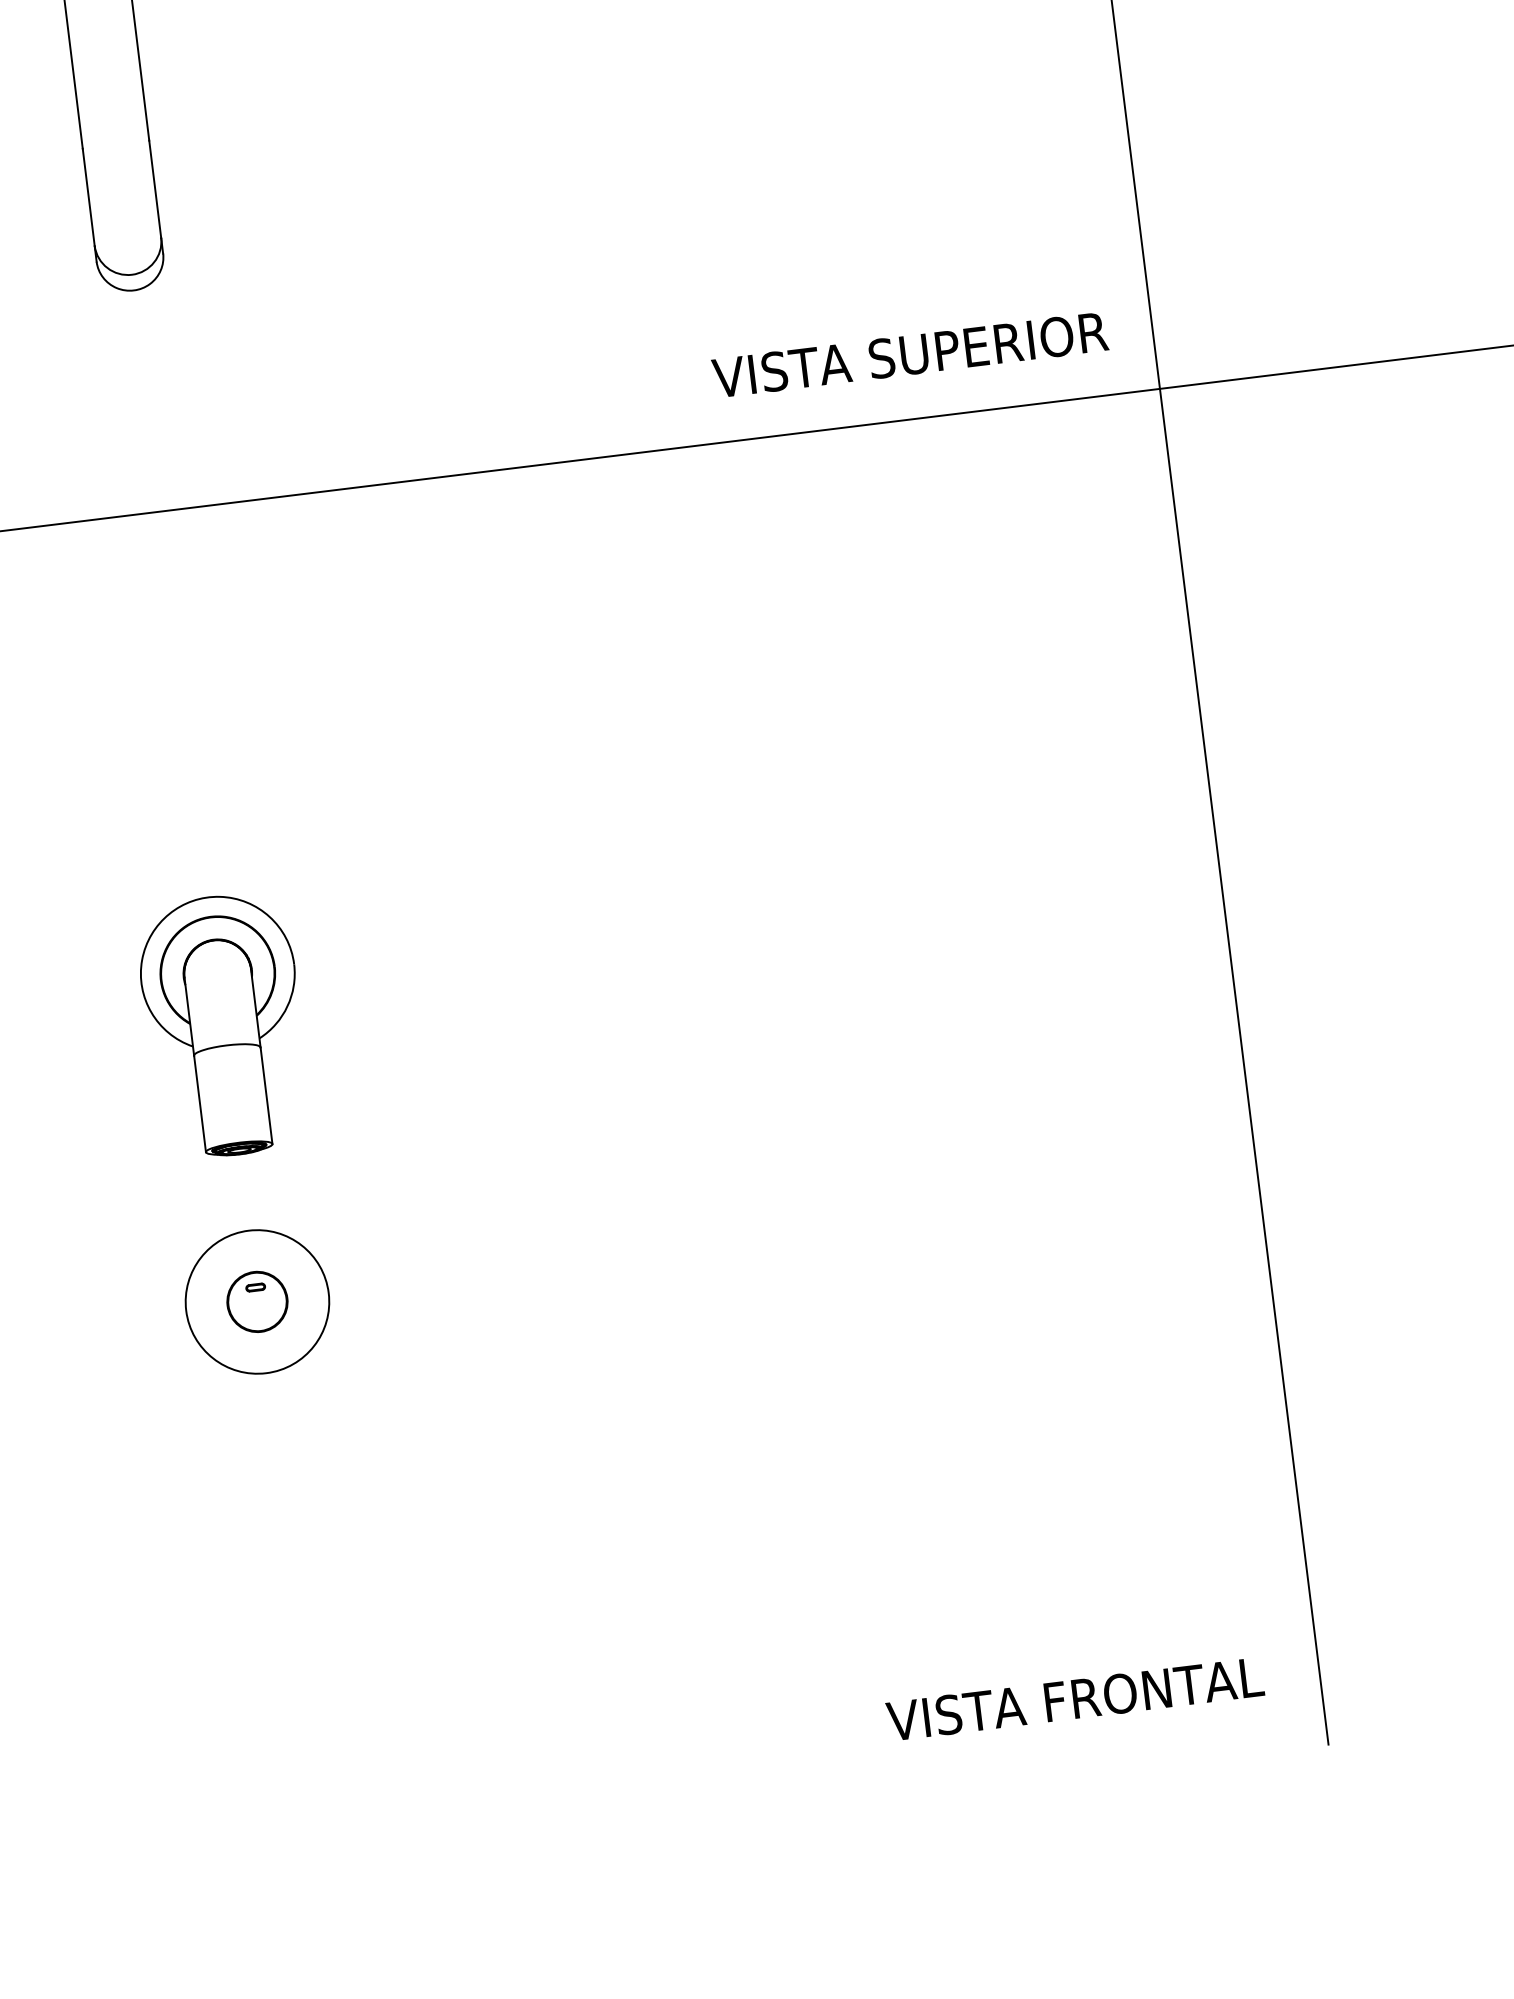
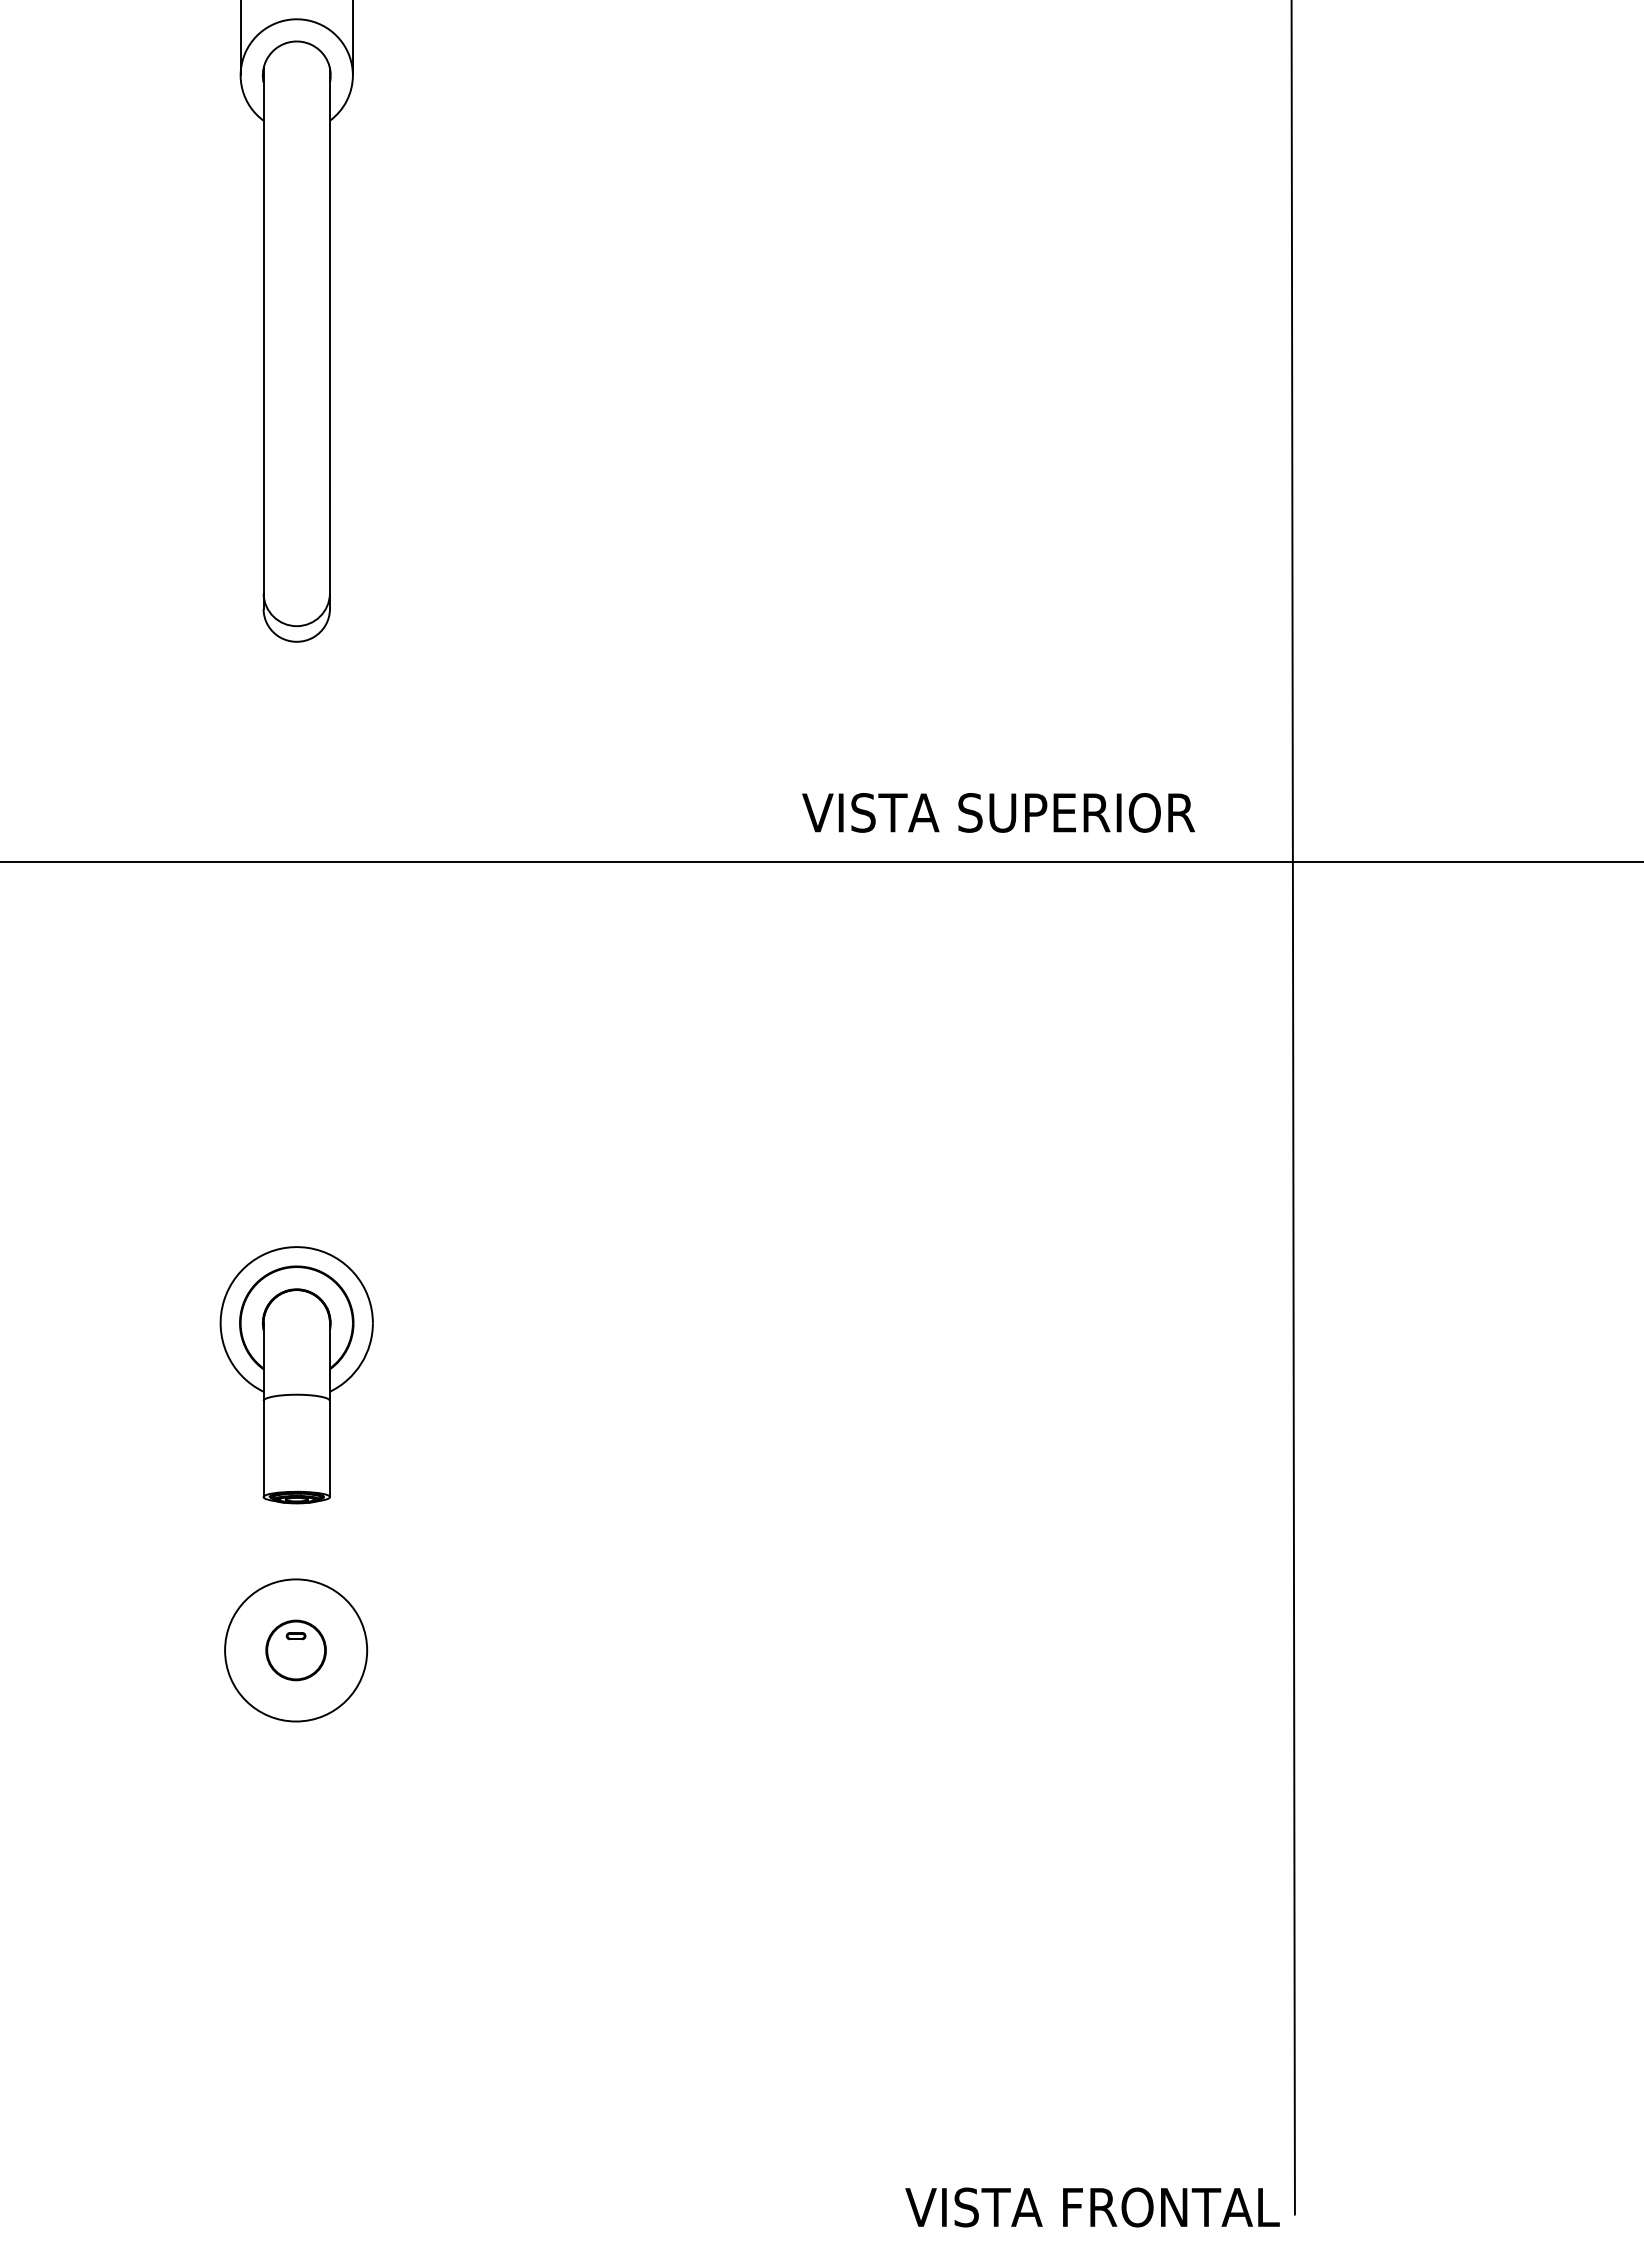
text: (910, 354) -> (998, 812), moved
text: (1075, 1699) -> (1092, 2207), moved

